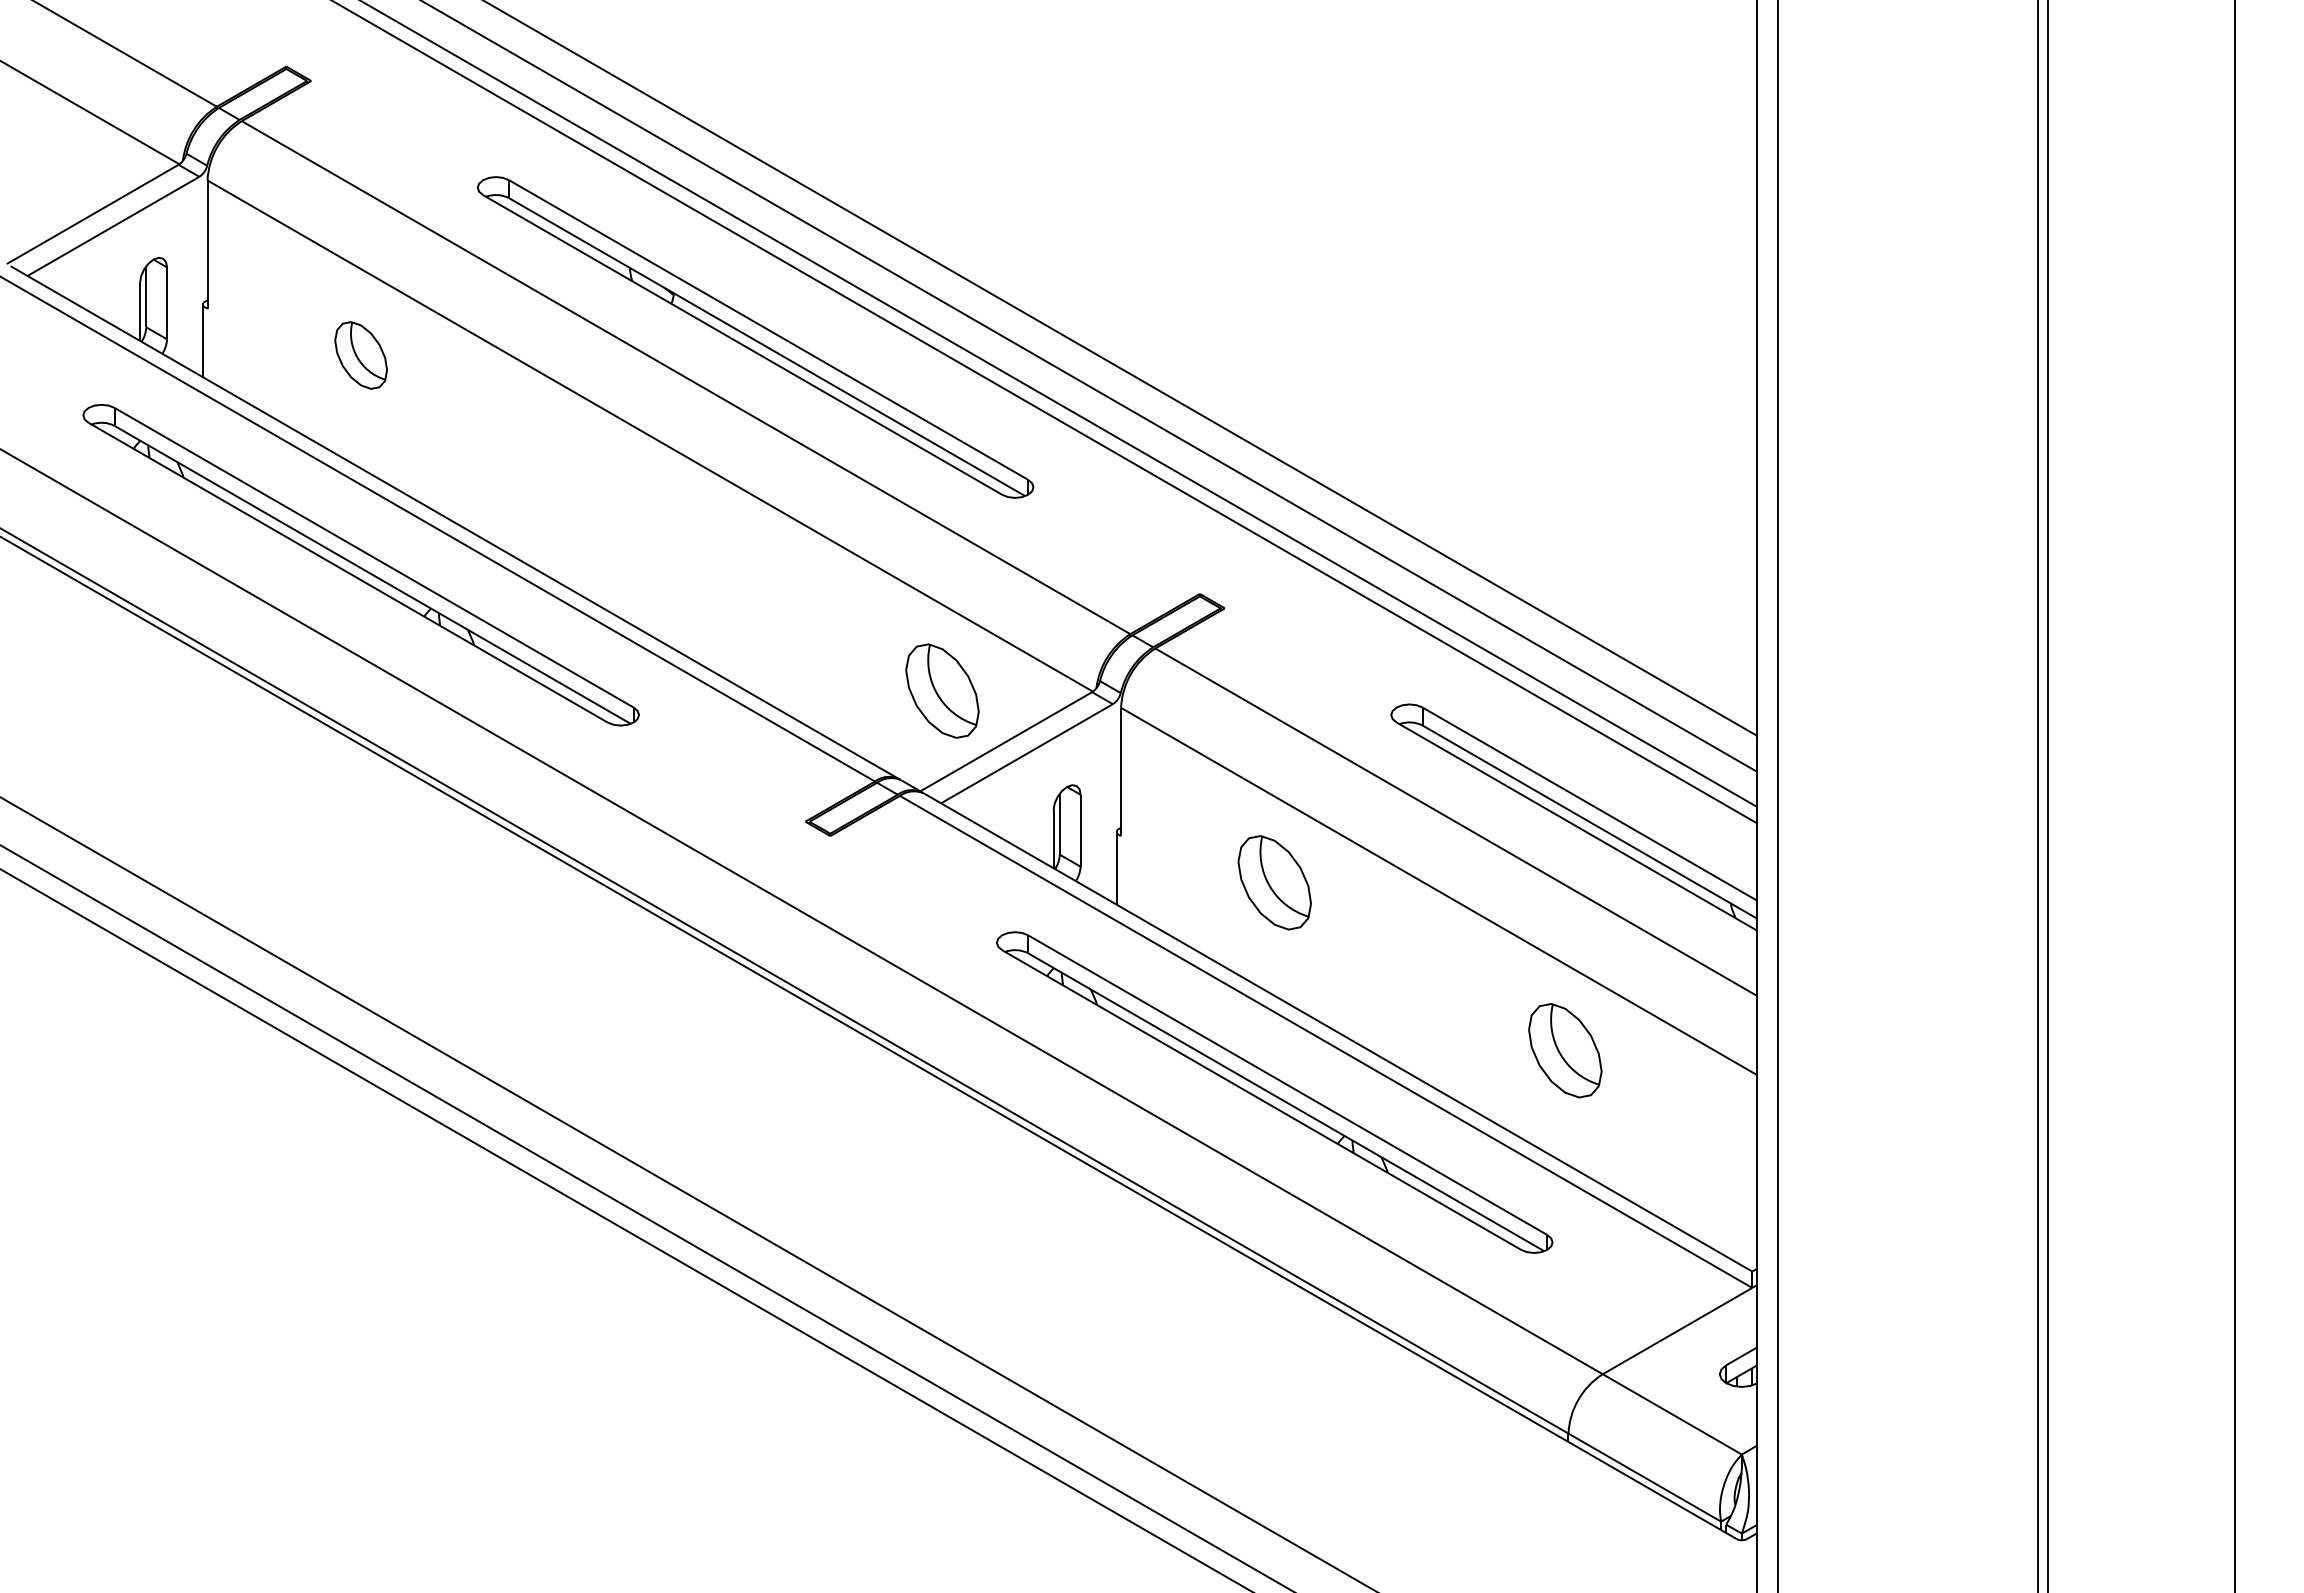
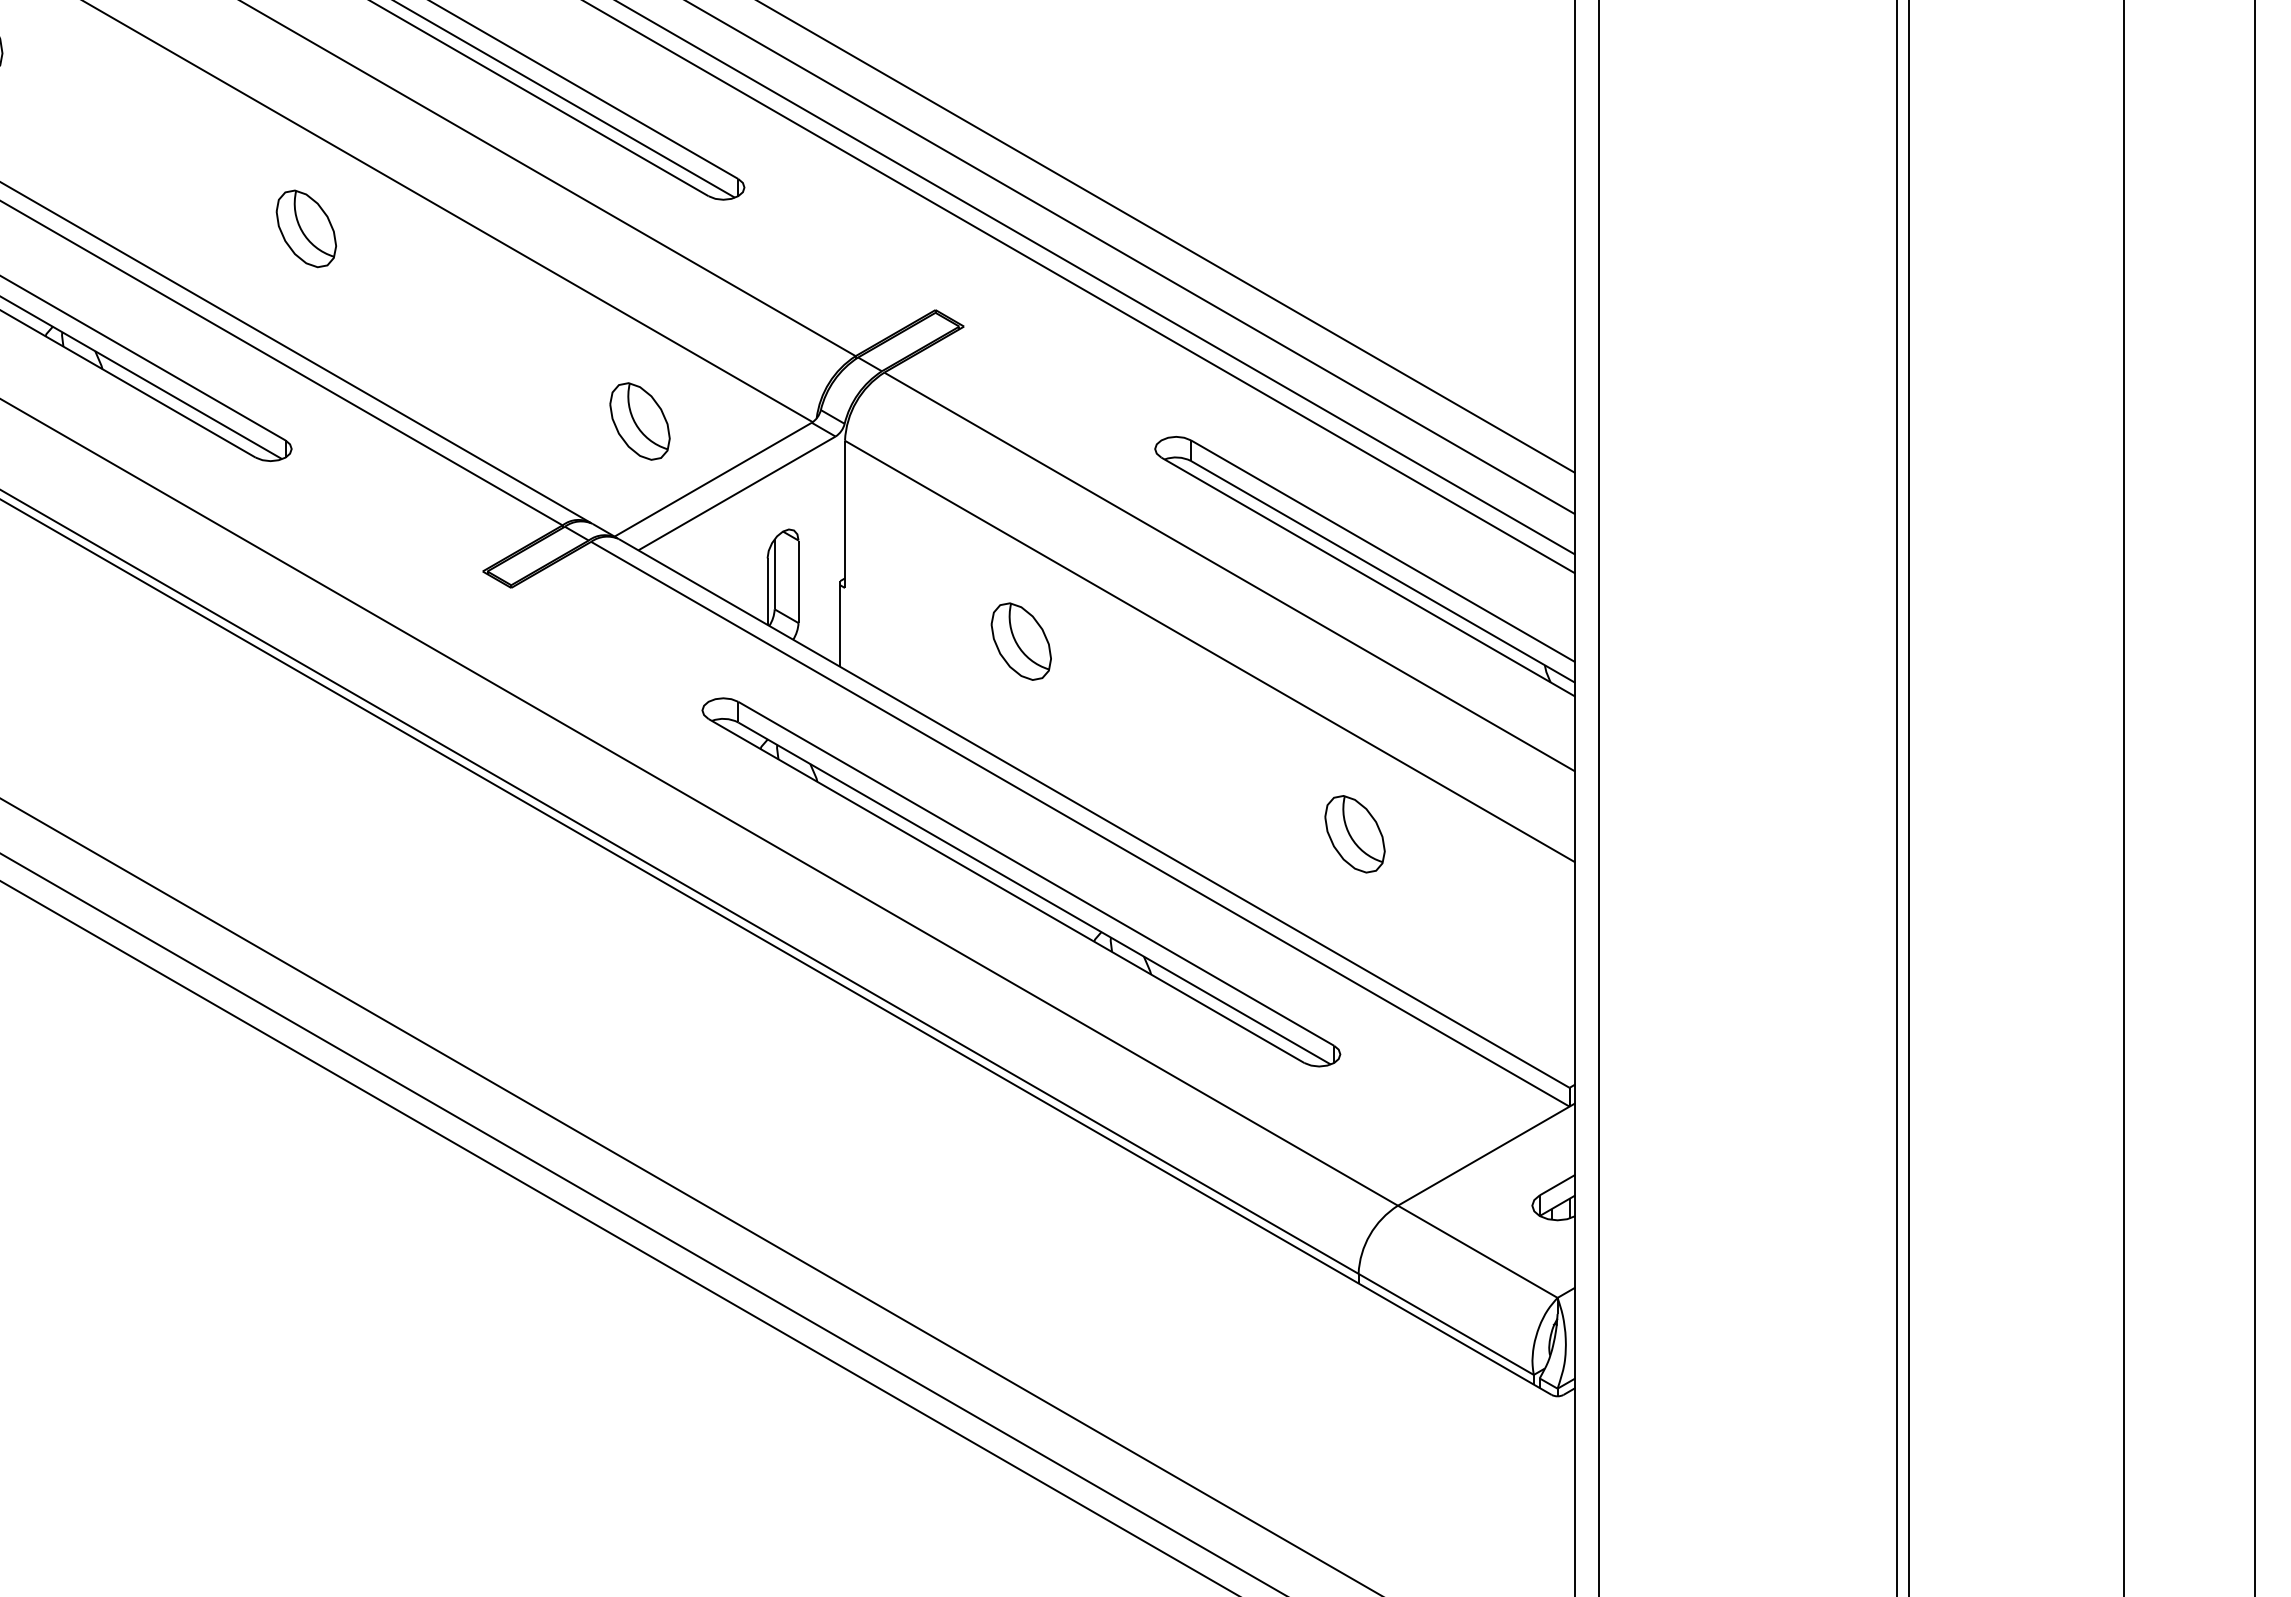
part: (651, 523) -> (305, 229), added
part: (942, 690) -> (640, 420), size x0.71
part: (1274, 882) -> (1021, 641), size x0.71
part: (1565, 1050) -> (1355, 834), size x0.71

